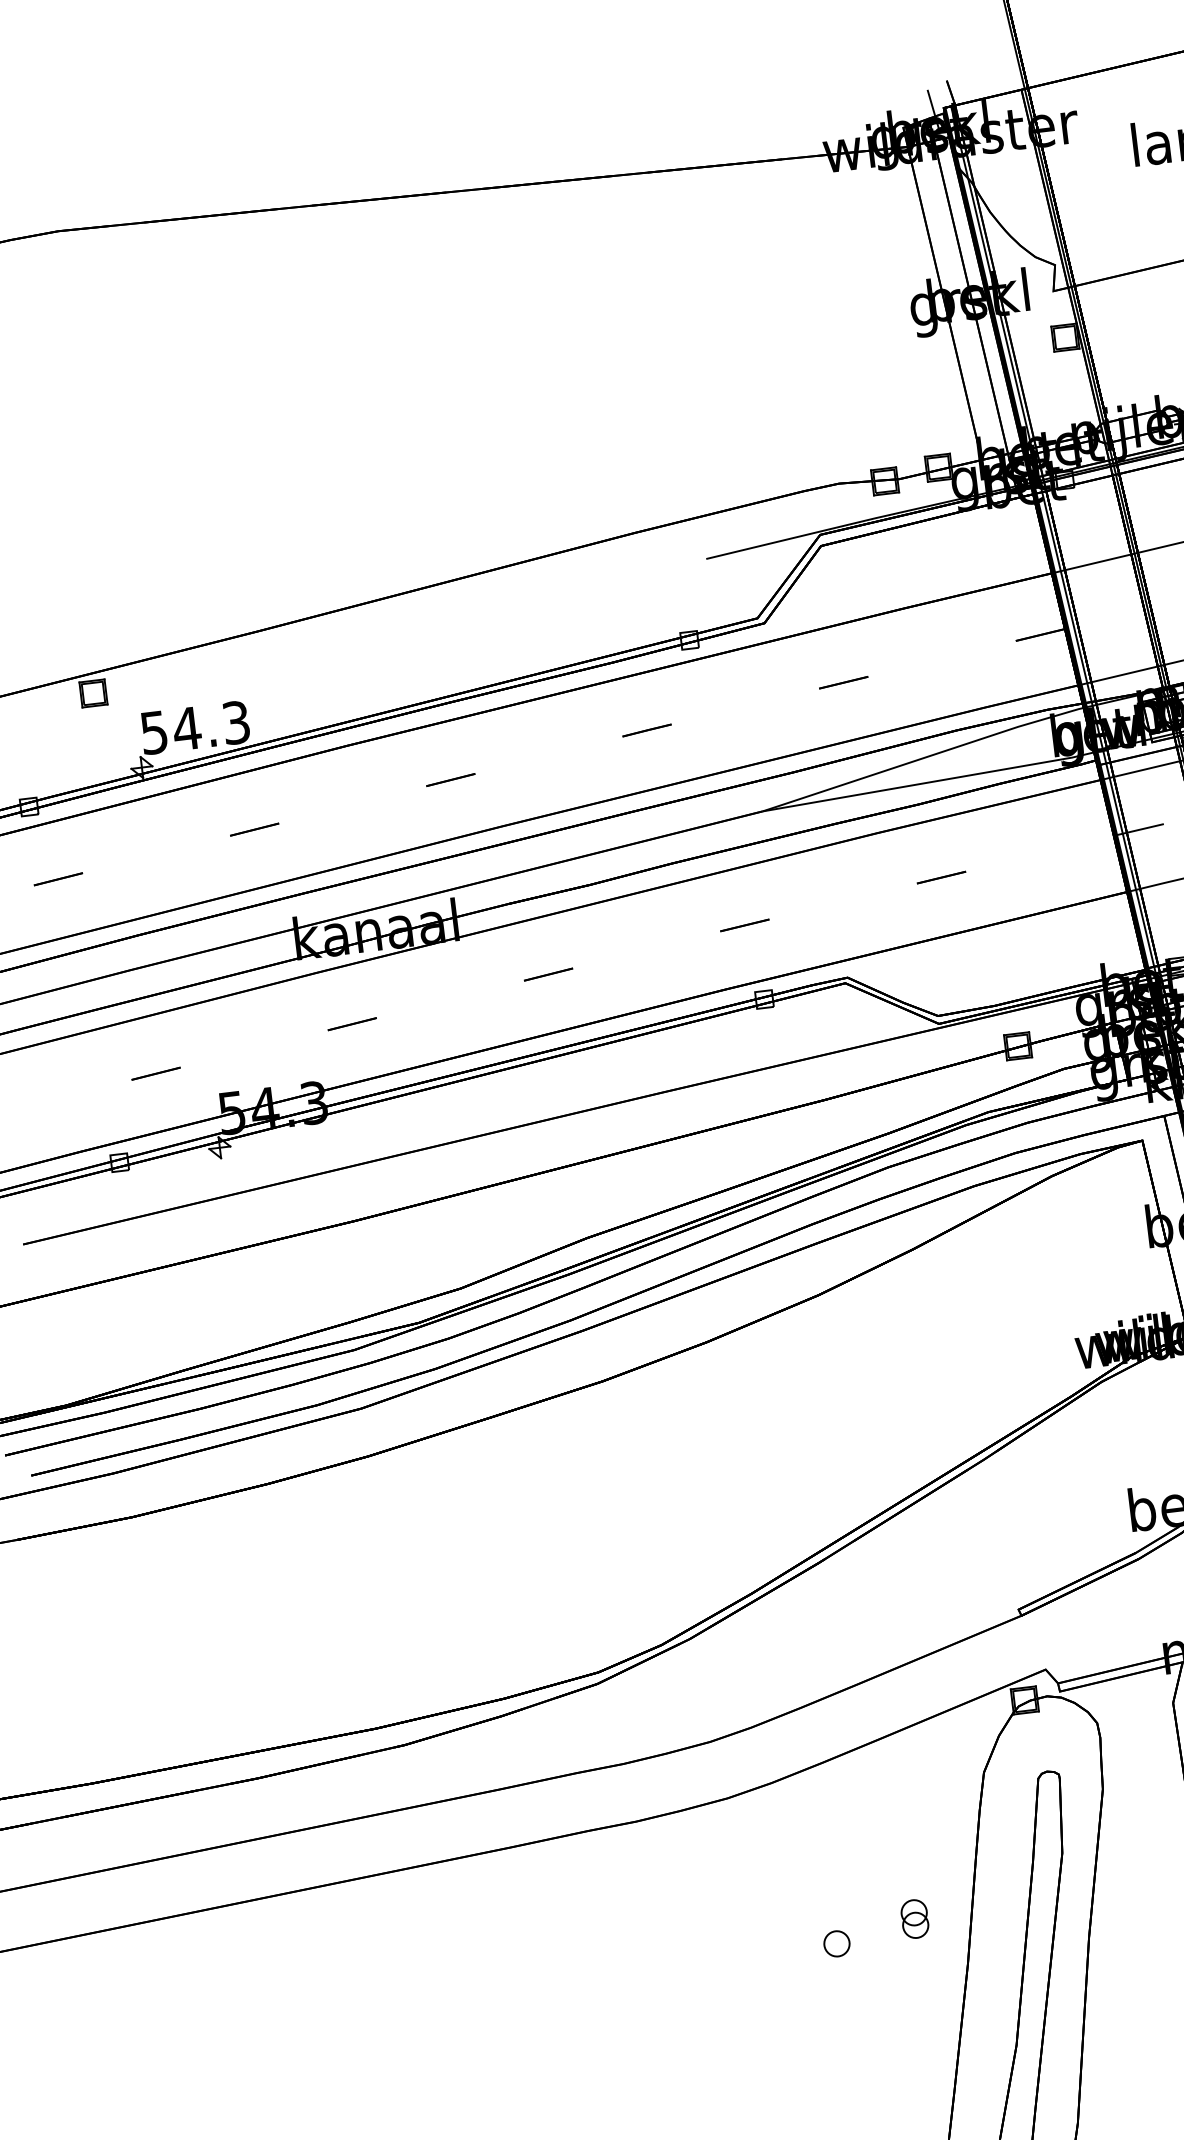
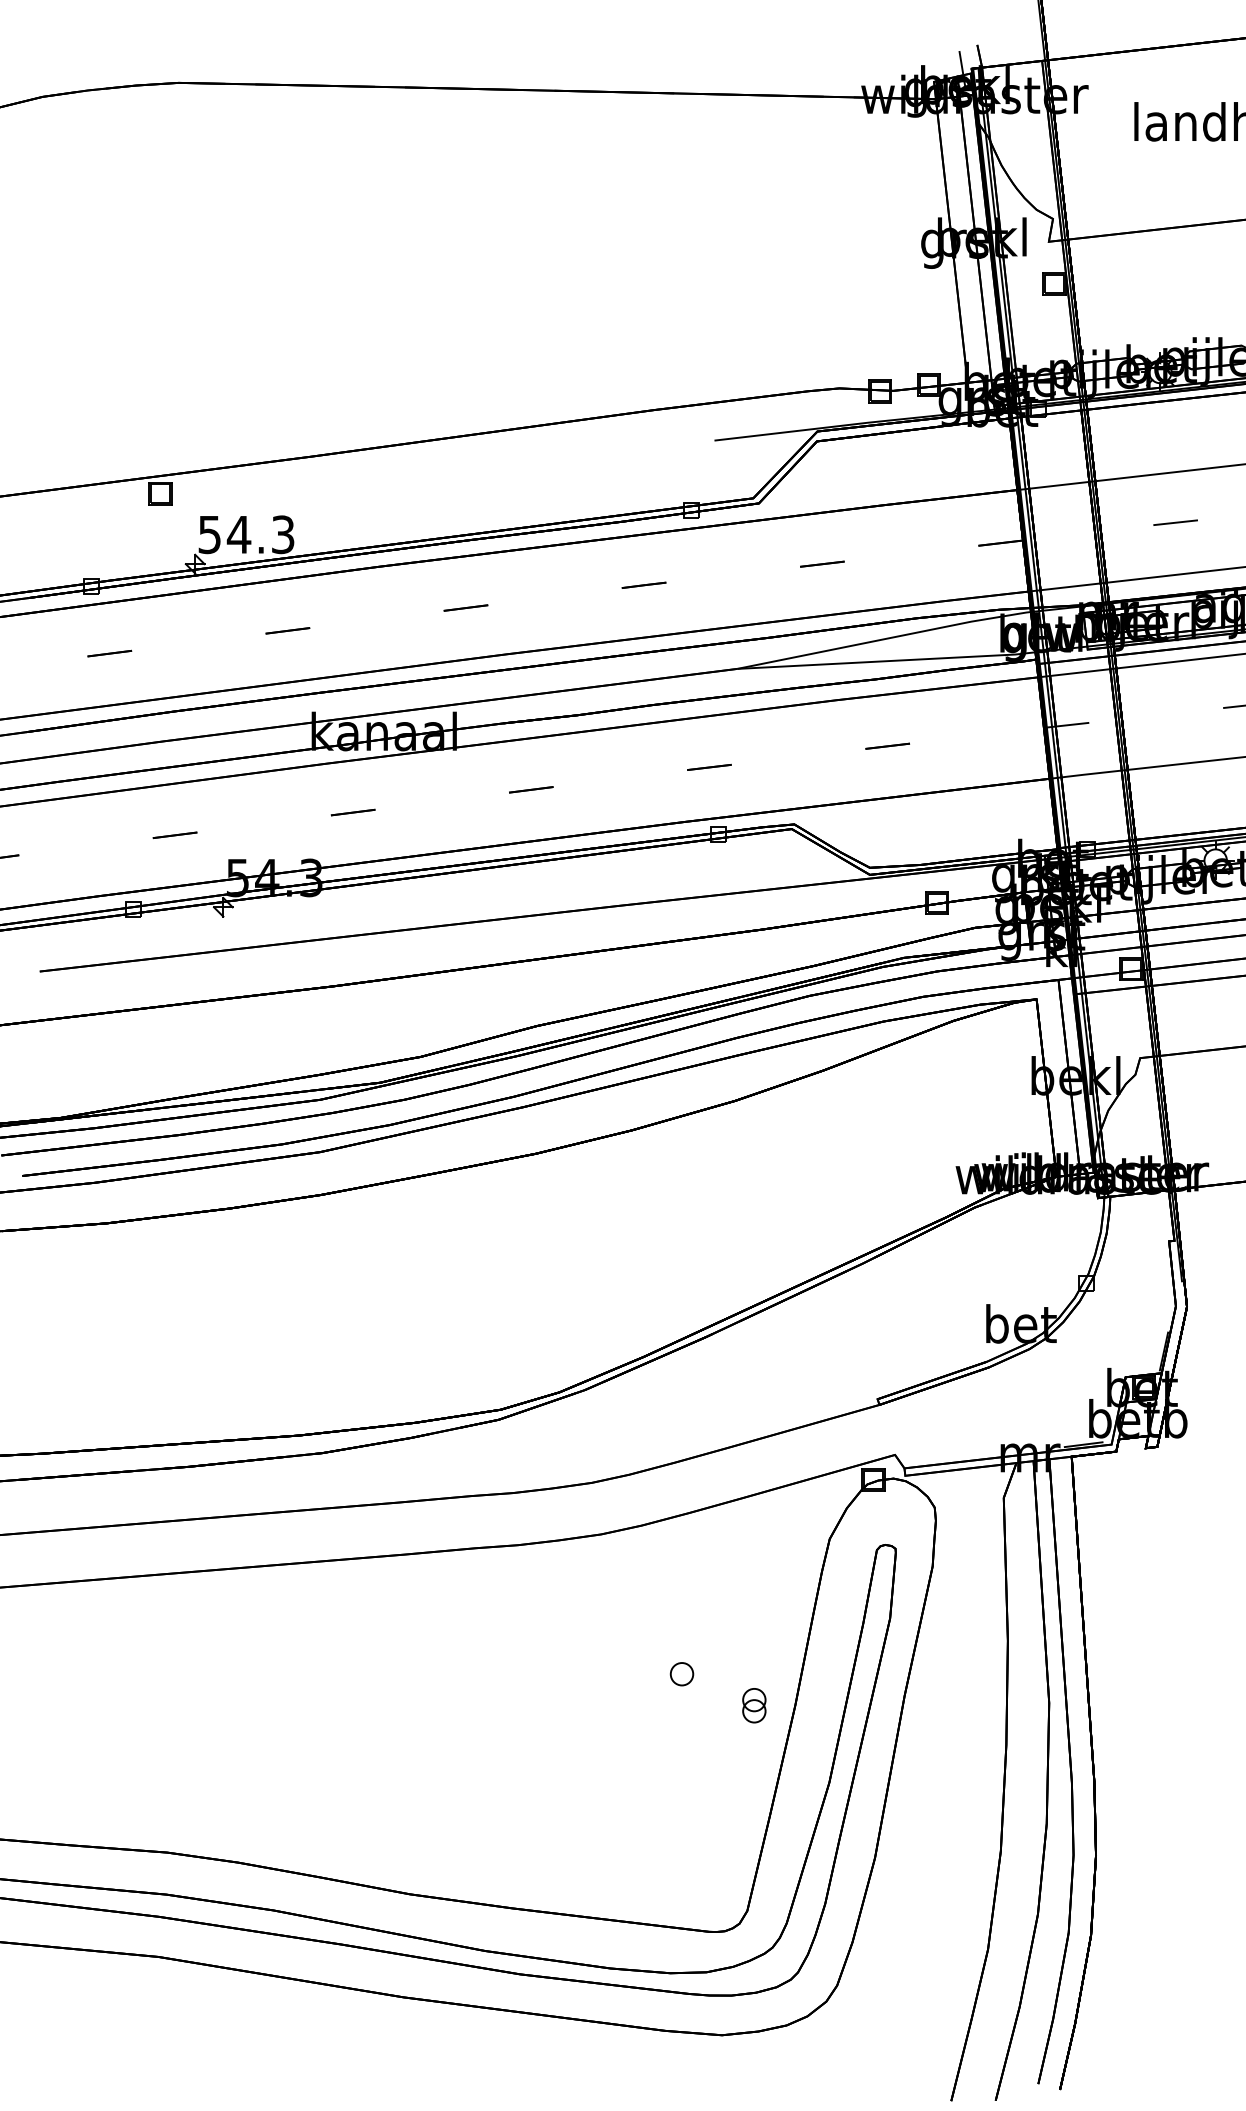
part: (915, 1918) -> (754, 1705), moved

